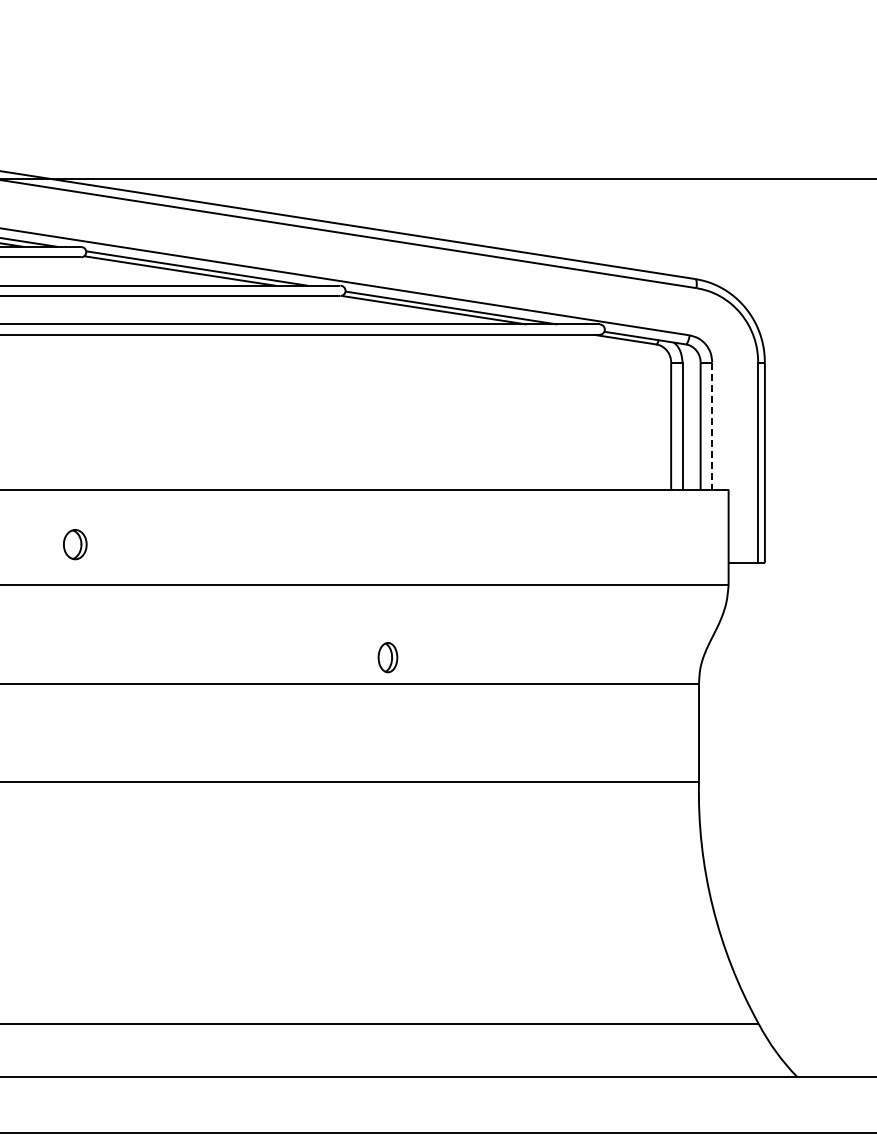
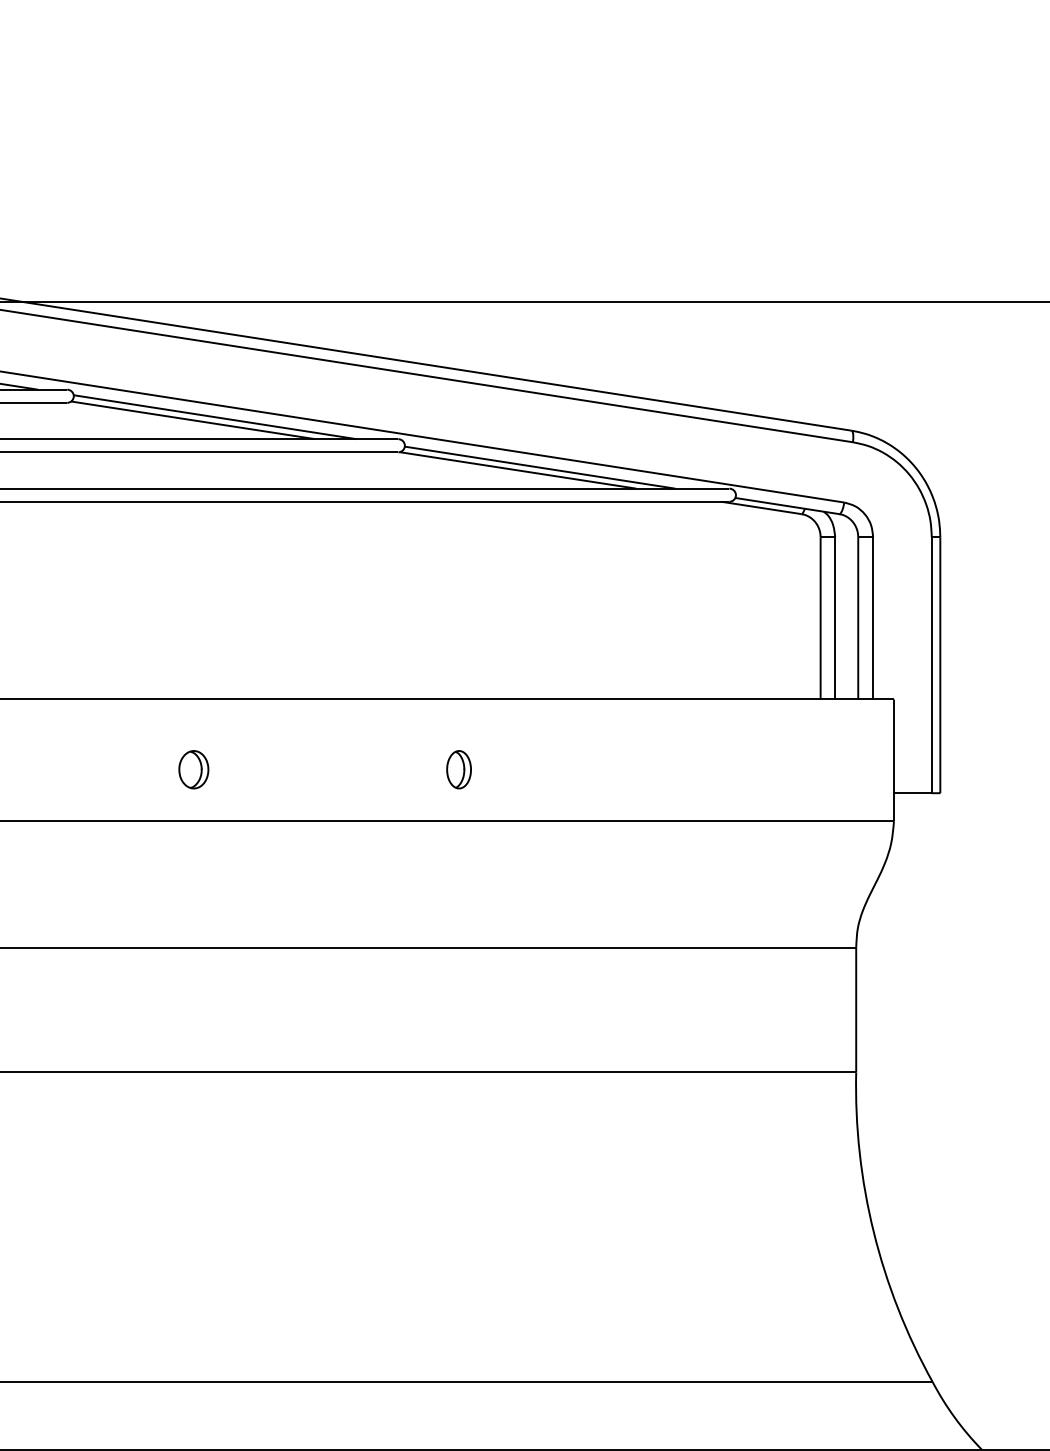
line: (712, 426) -> (873, 618), dashed -> solid
part: (75, 544) -> (194, 769), moved
part: (387, 657) -> (458, 769), moved

